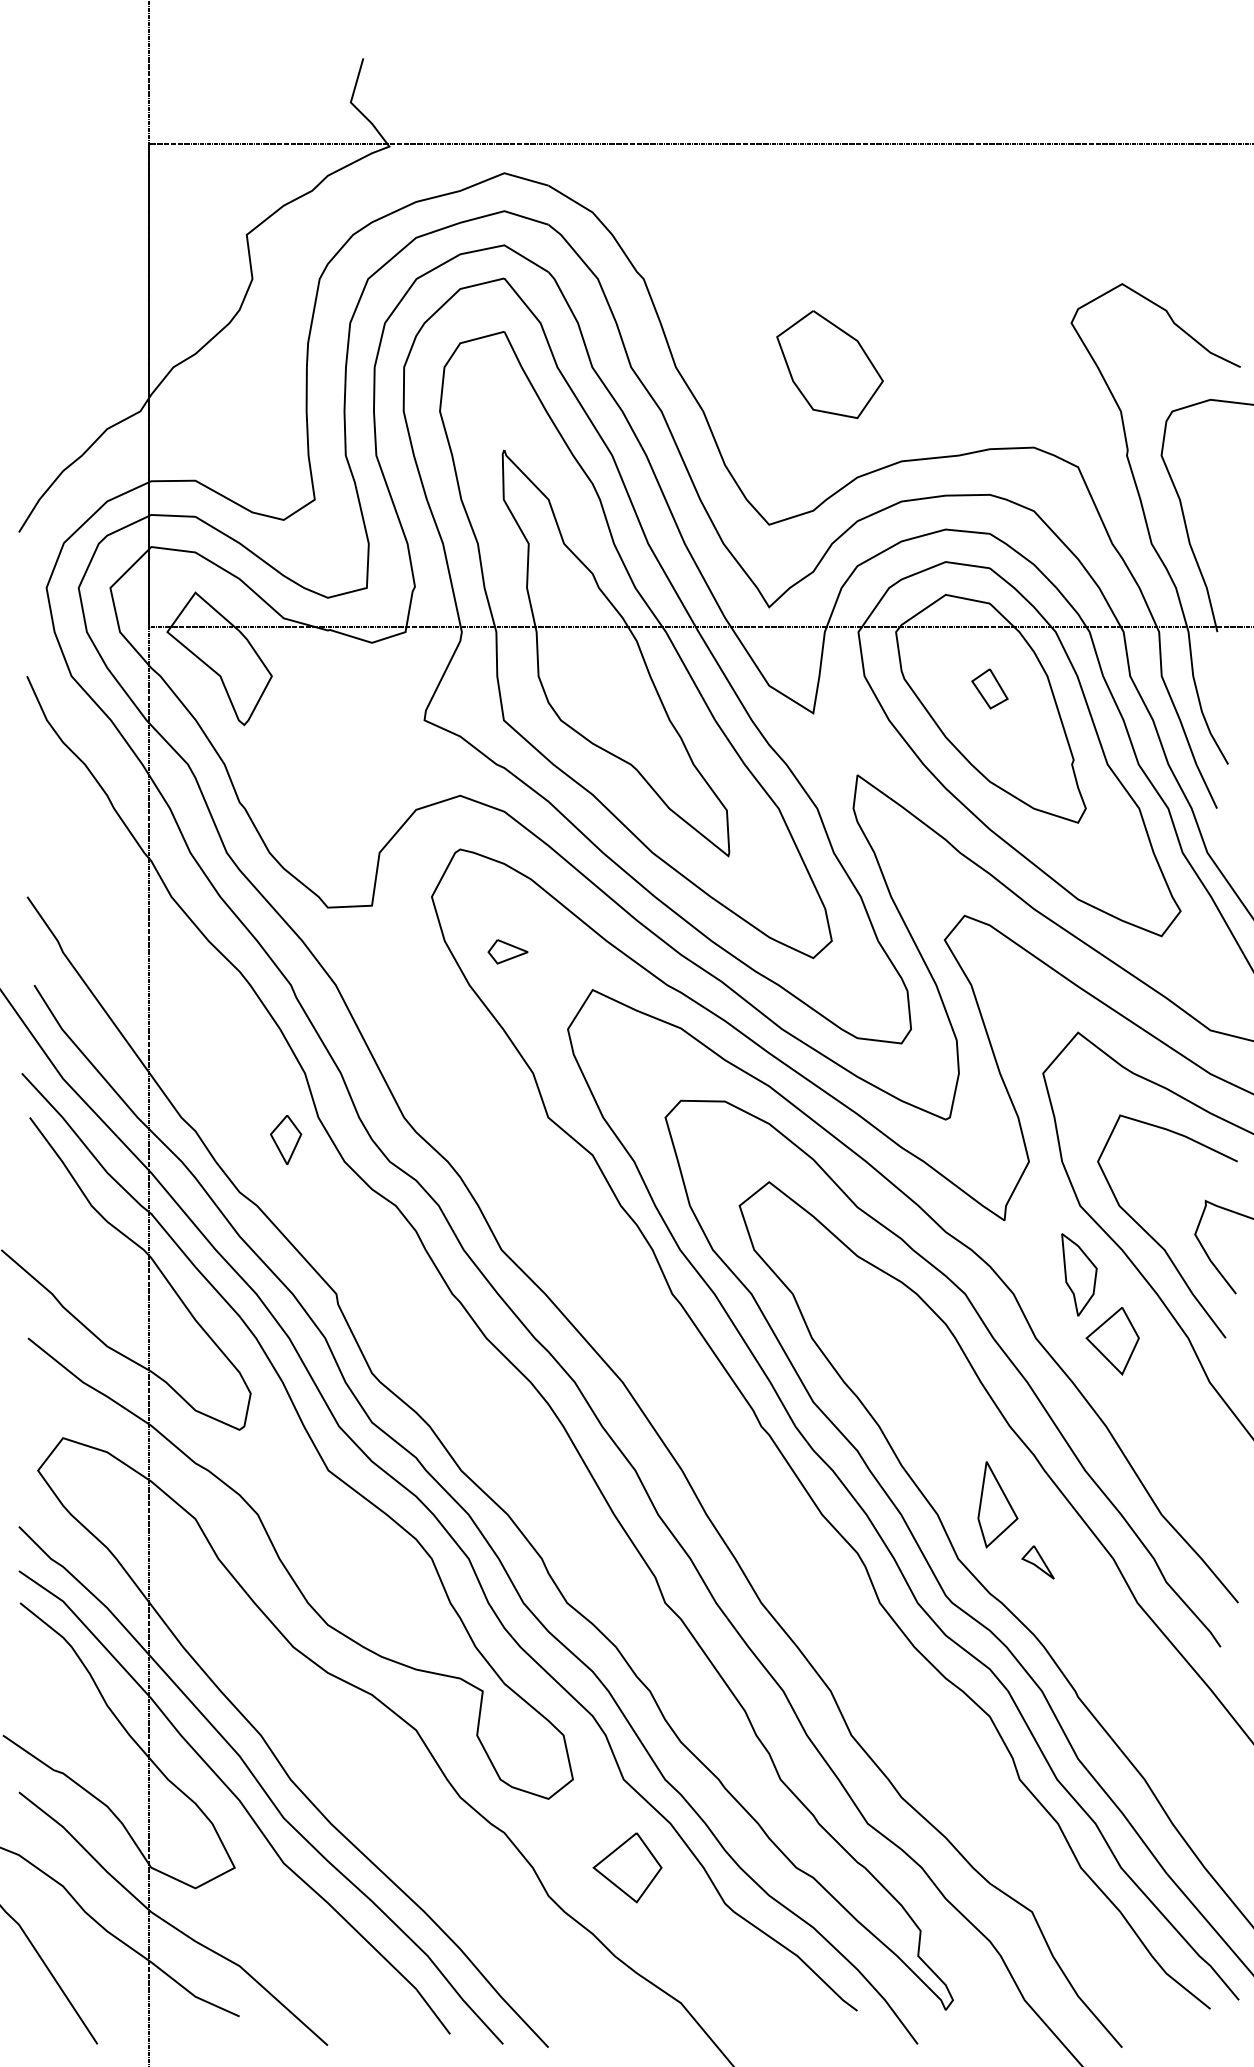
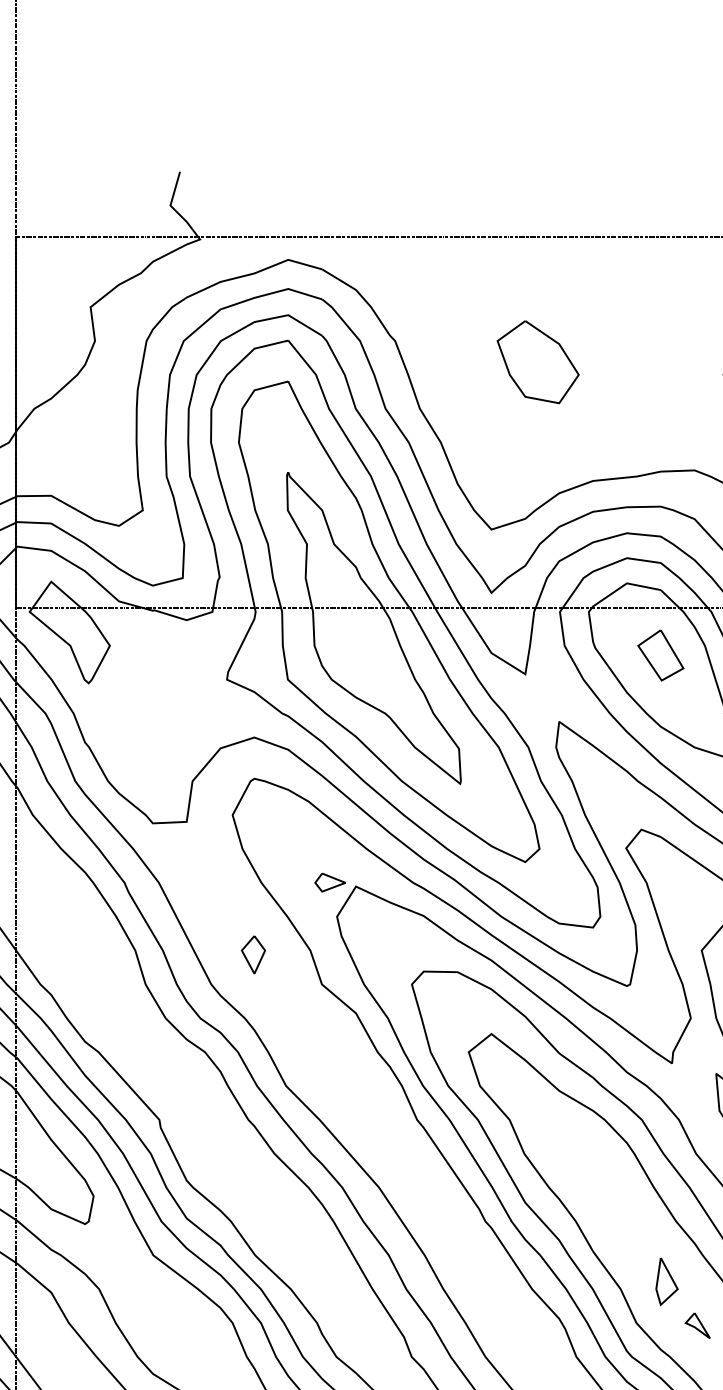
part: (829, 364) -> (537, 362), moved
part: (989, 688) -> (660, 655), size x1.67
part: (507, 951) -> (329, 882), moved
part: (286, 1140) -> (253, 955), moved
part: (997, 1504) -> (666, 1281), size x0.71

